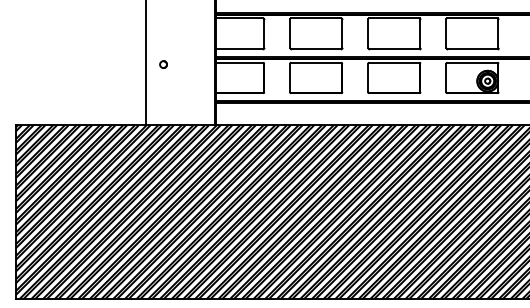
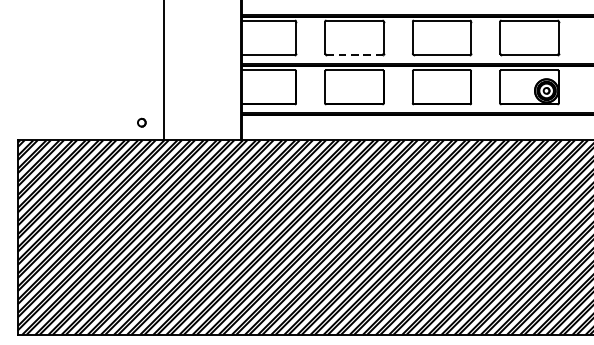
line: (316, 48) -> (354, 54), solid -> dashed
part: (163, 64) -> (141, 122), moved

